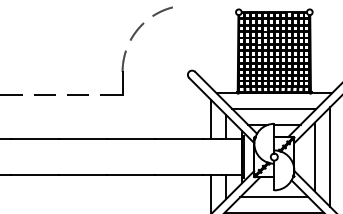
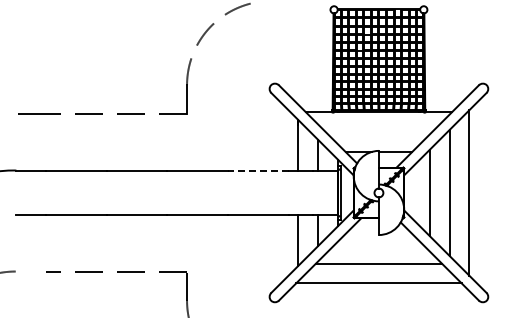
line: (273, 109) -> (378, 132), removed
line: (179, 139) -> (258, 170), solid -> dashed
line: (273, 197) -> (378, 243), removed

